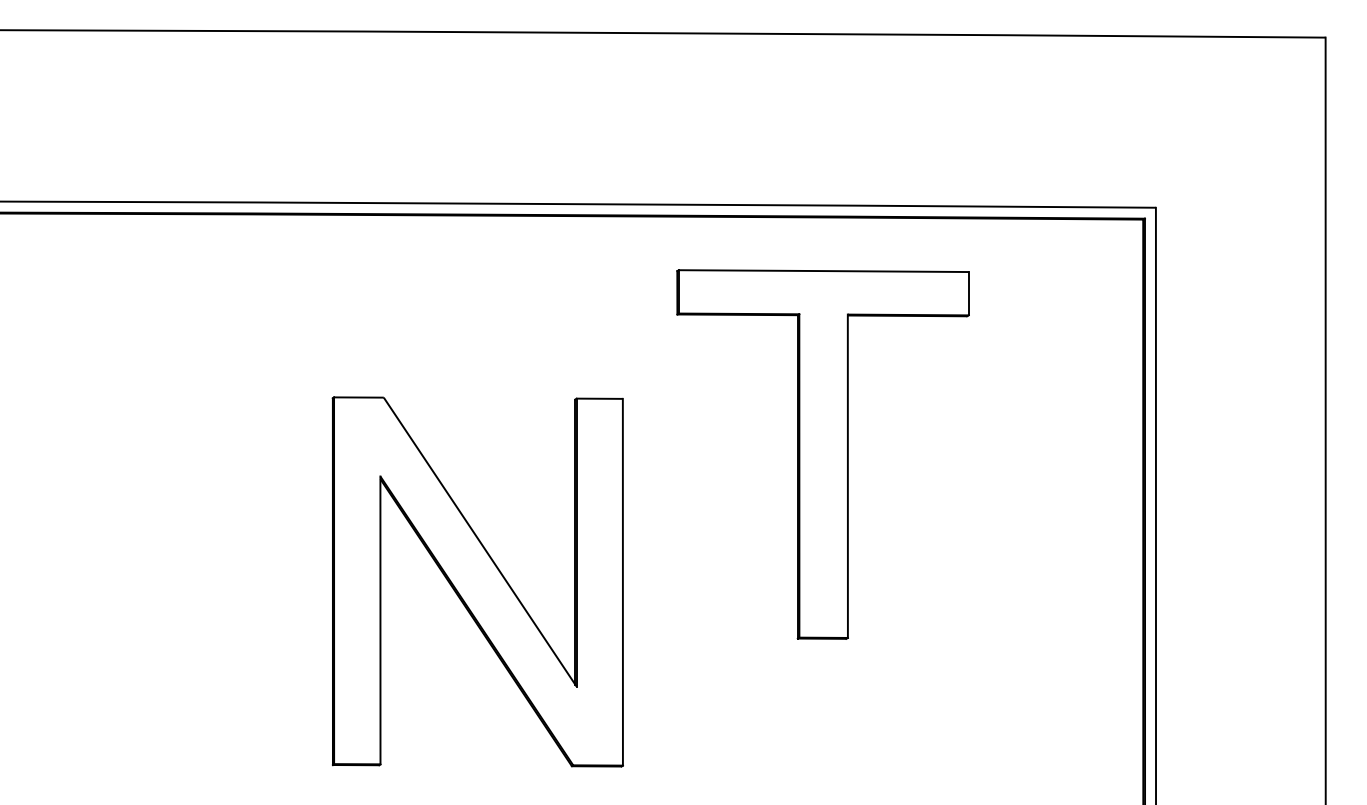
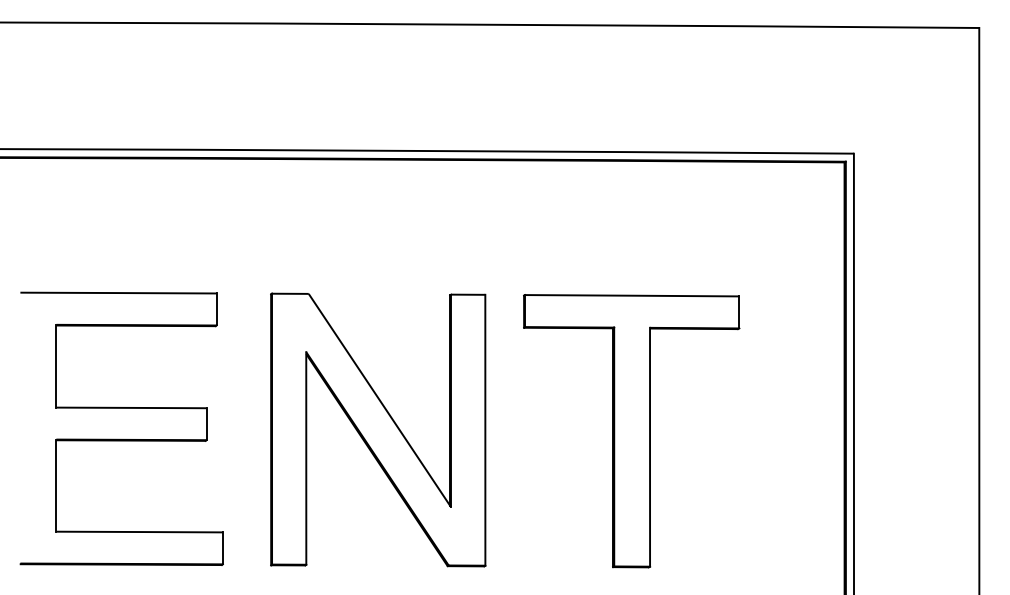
part: (822, 454) -> (631, 431), moved
part: (477, 581) -> (377, 429), moved
part: (164, 594) -> (121, 439), added

